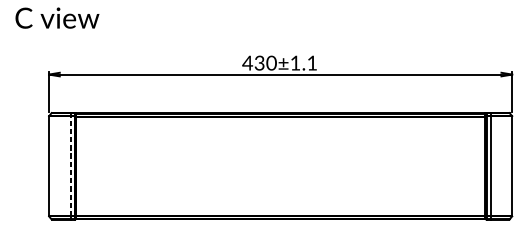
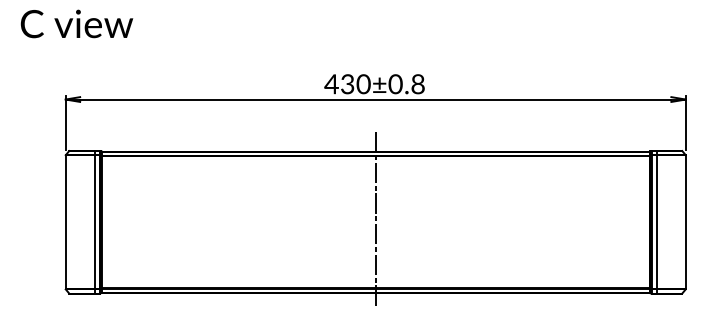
text: (303, 63) -> (406, 84), 430±1.1 -> 430±0.8
line: (280, 164) -> (375, 219), added
line: (70, 166) -> (94, 222), dashed -> solid

